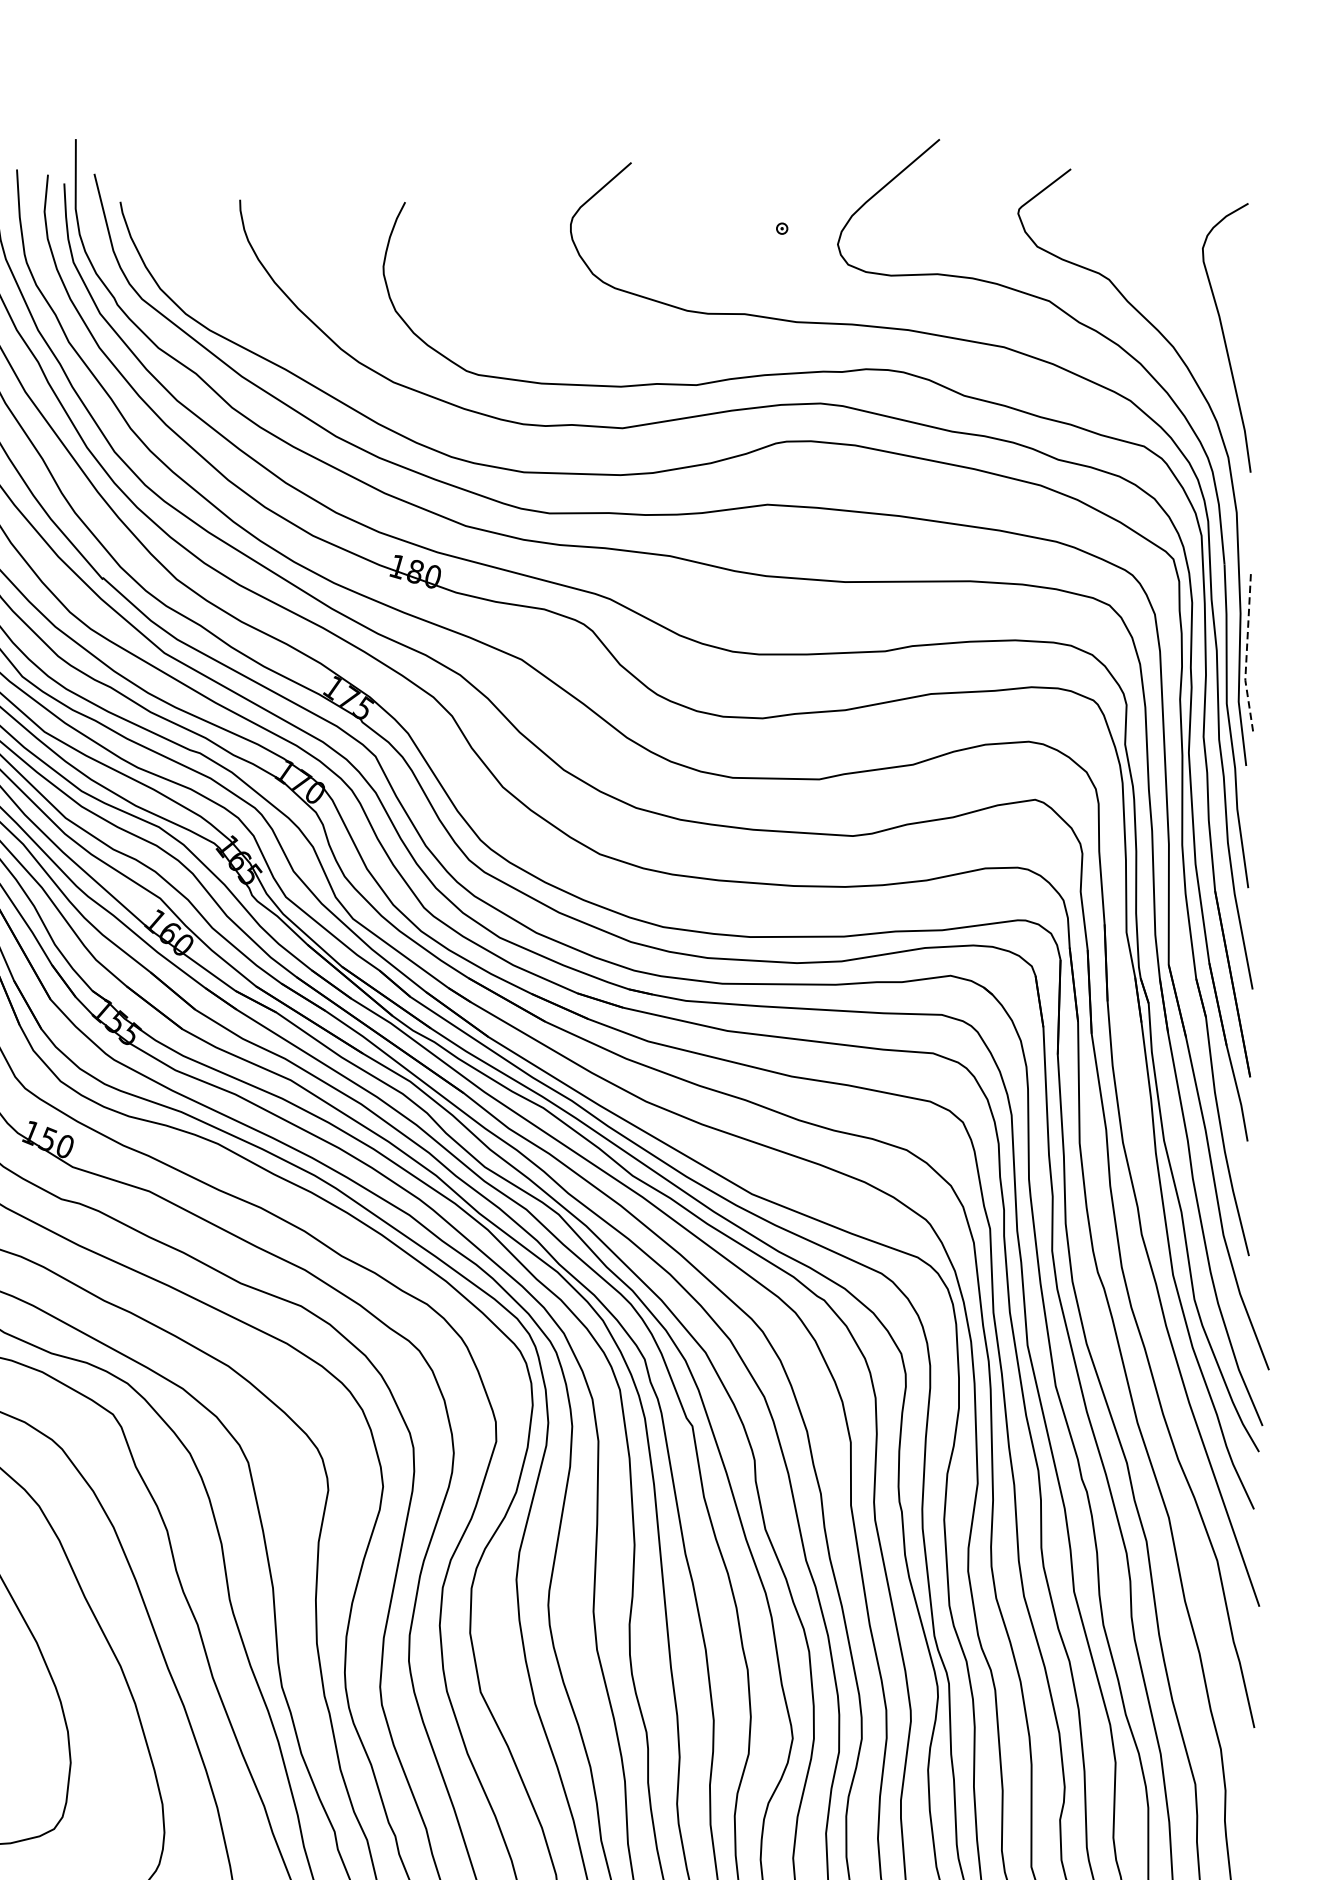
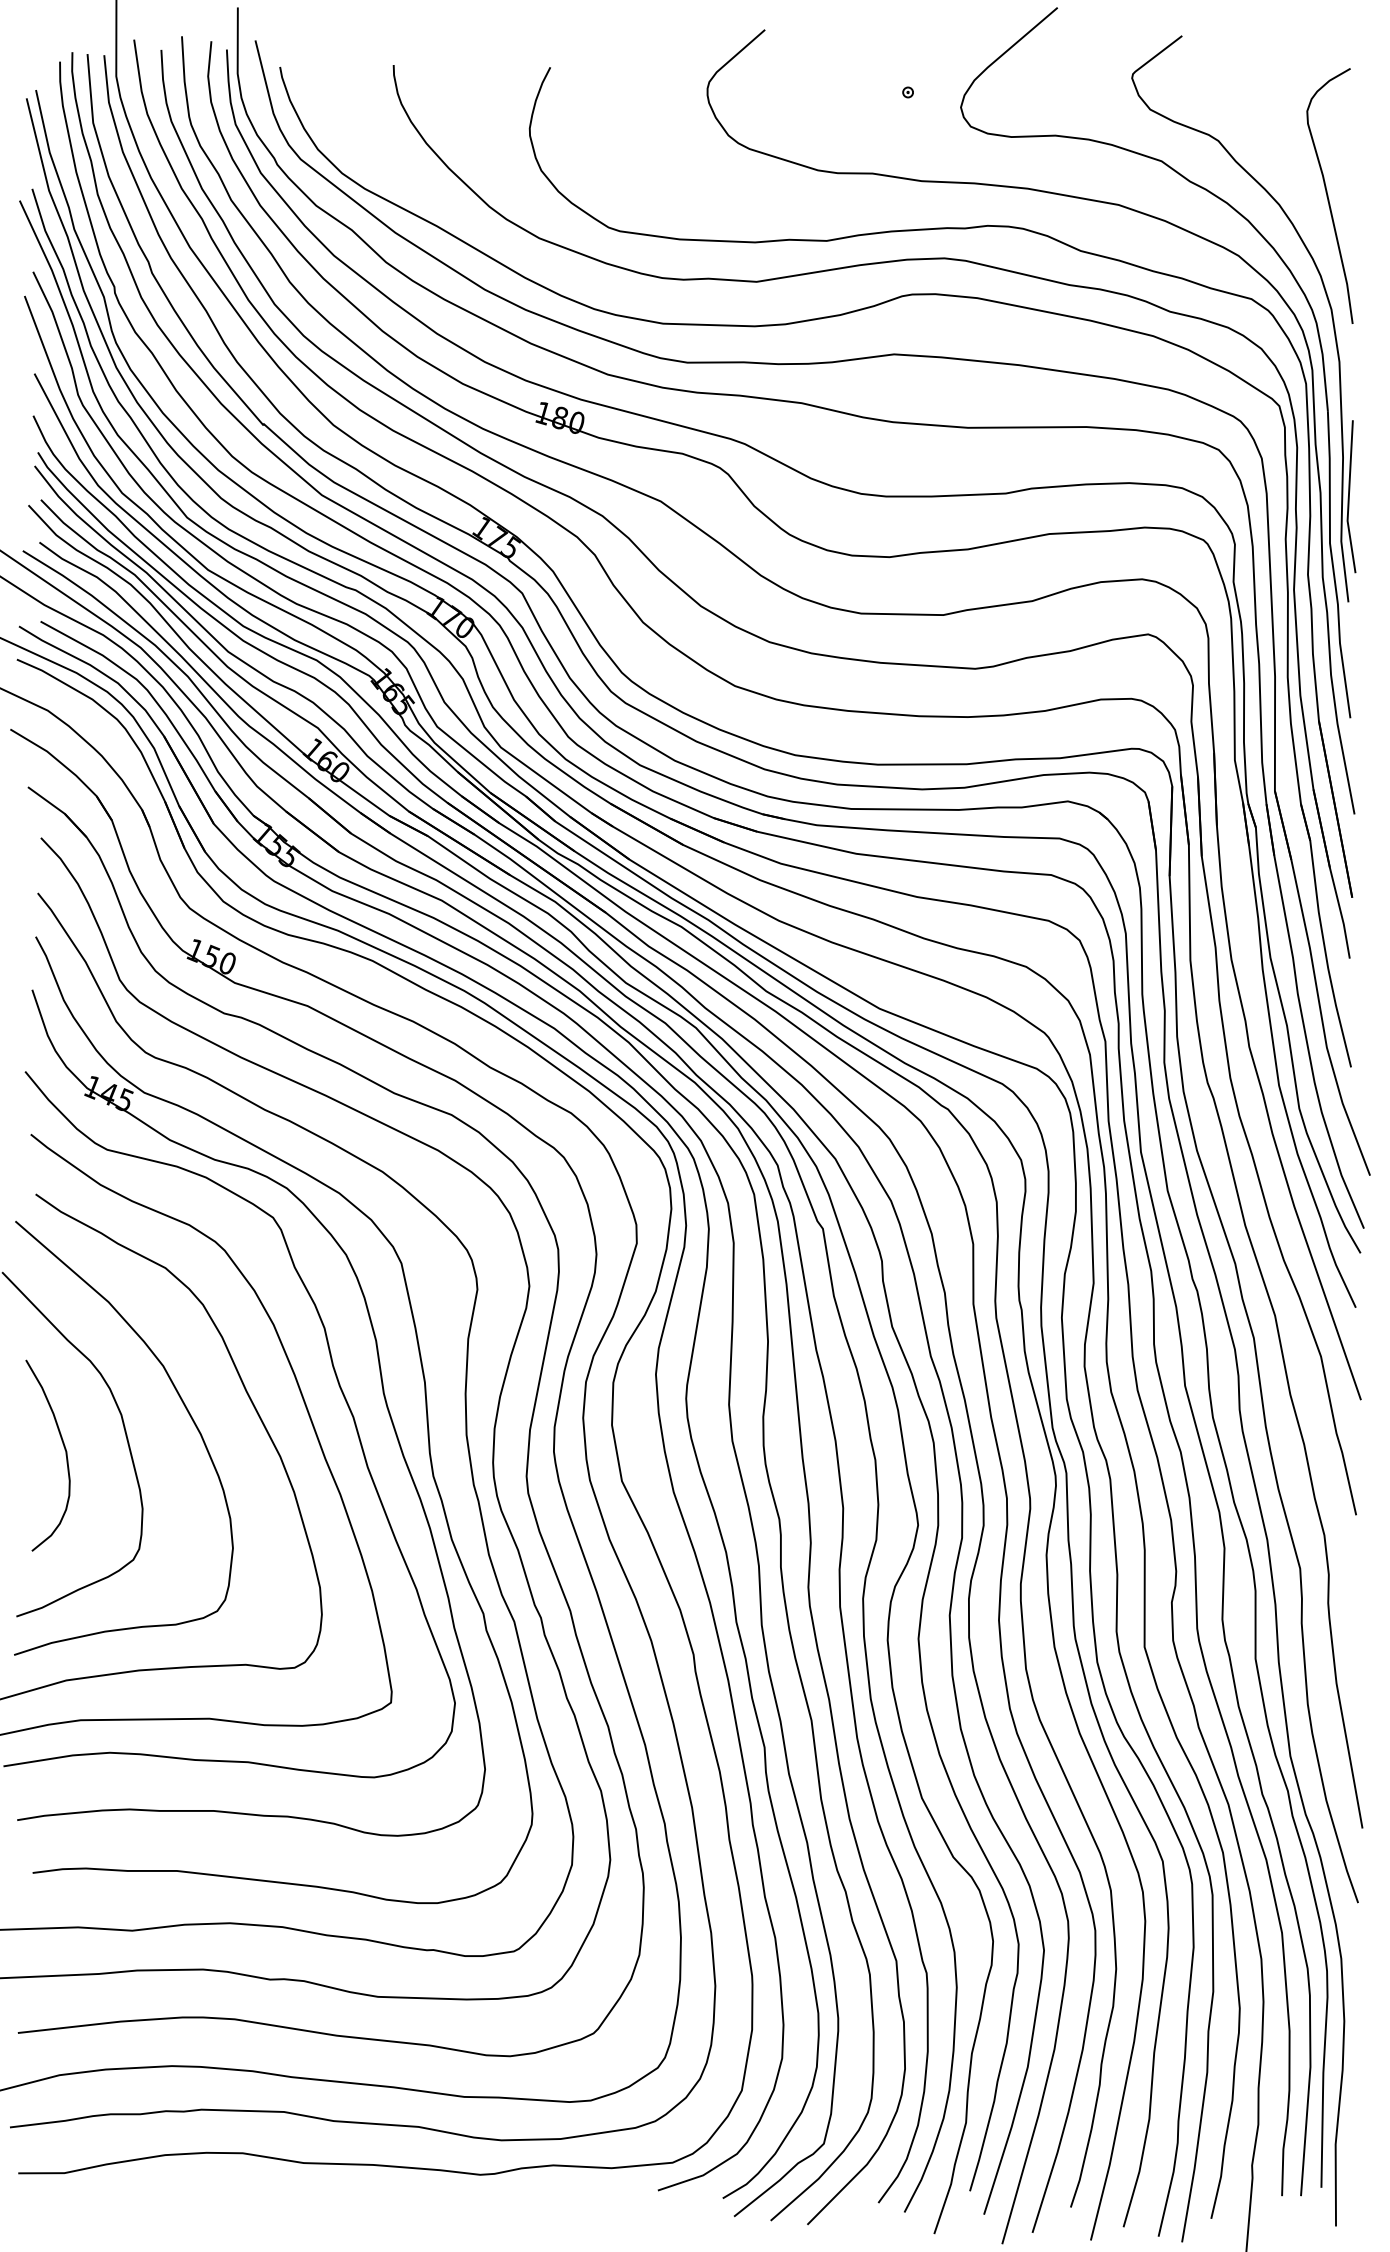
line: (1246, 656) -> (1348, 498), dashed -> solid

